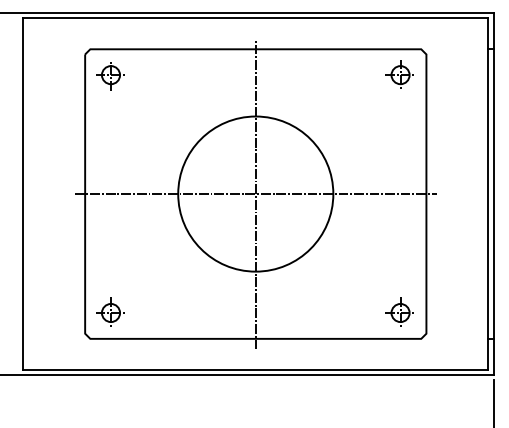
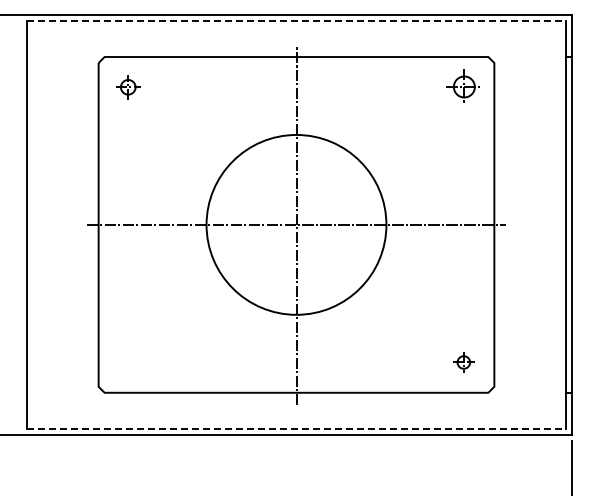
line: (255, 18) -> (296, 21), solid -> dashed
part: (110, 75) -> (127, 87), size x0.7
part: (110, 311) -> (127, 361), removed
part: (398, 311) -> (462, 361), size x0.6
line: (255, 369) -> (296, 428), solid -> dashed

